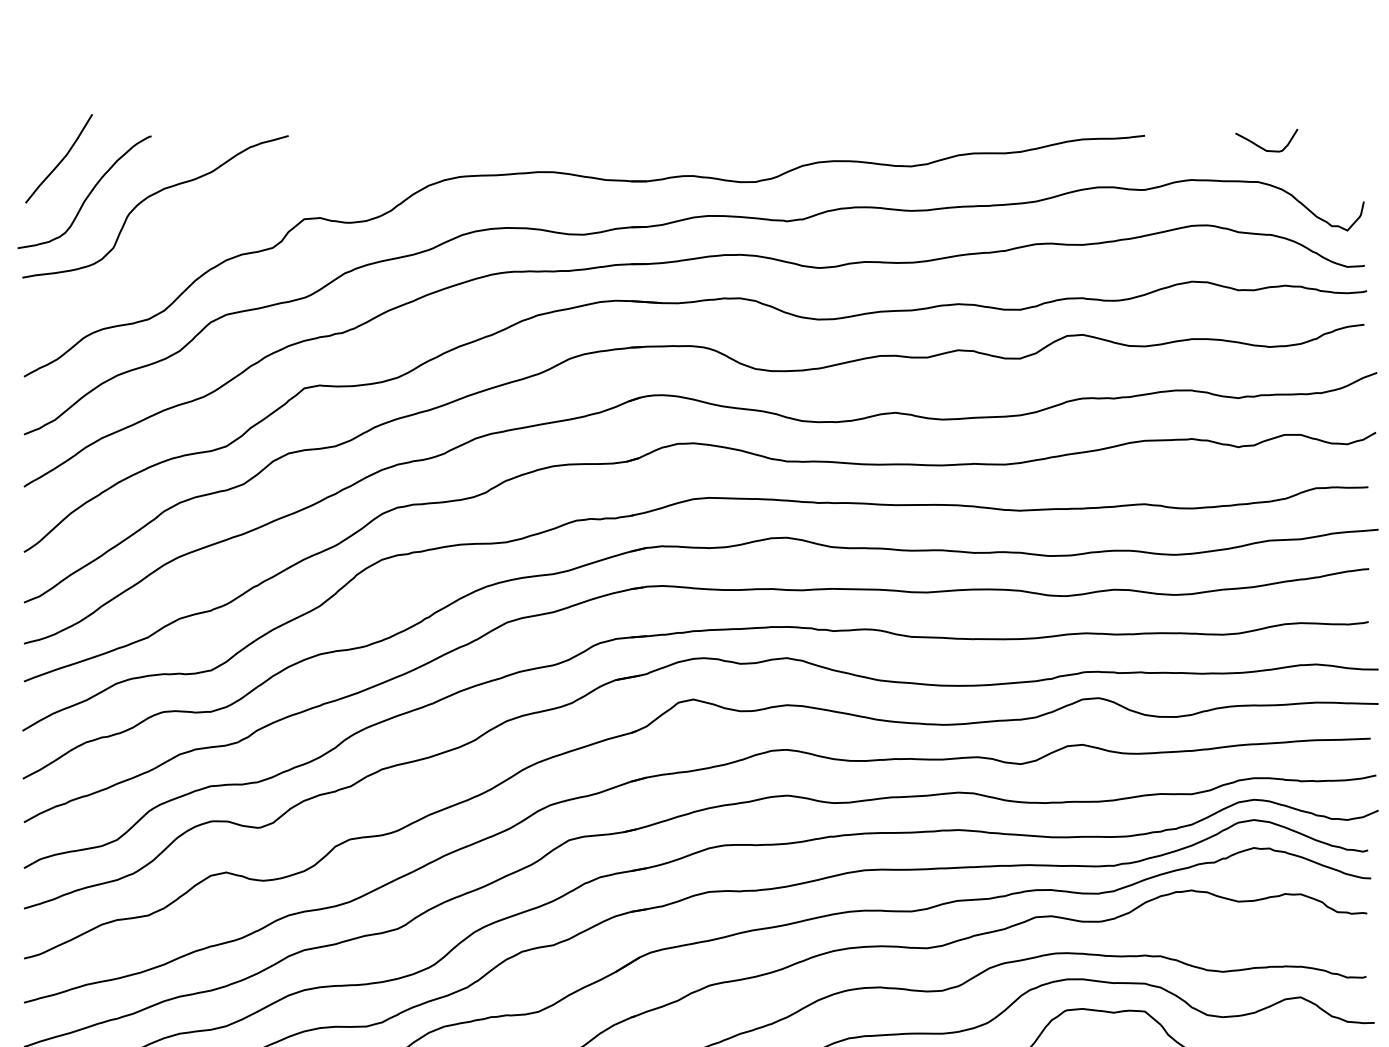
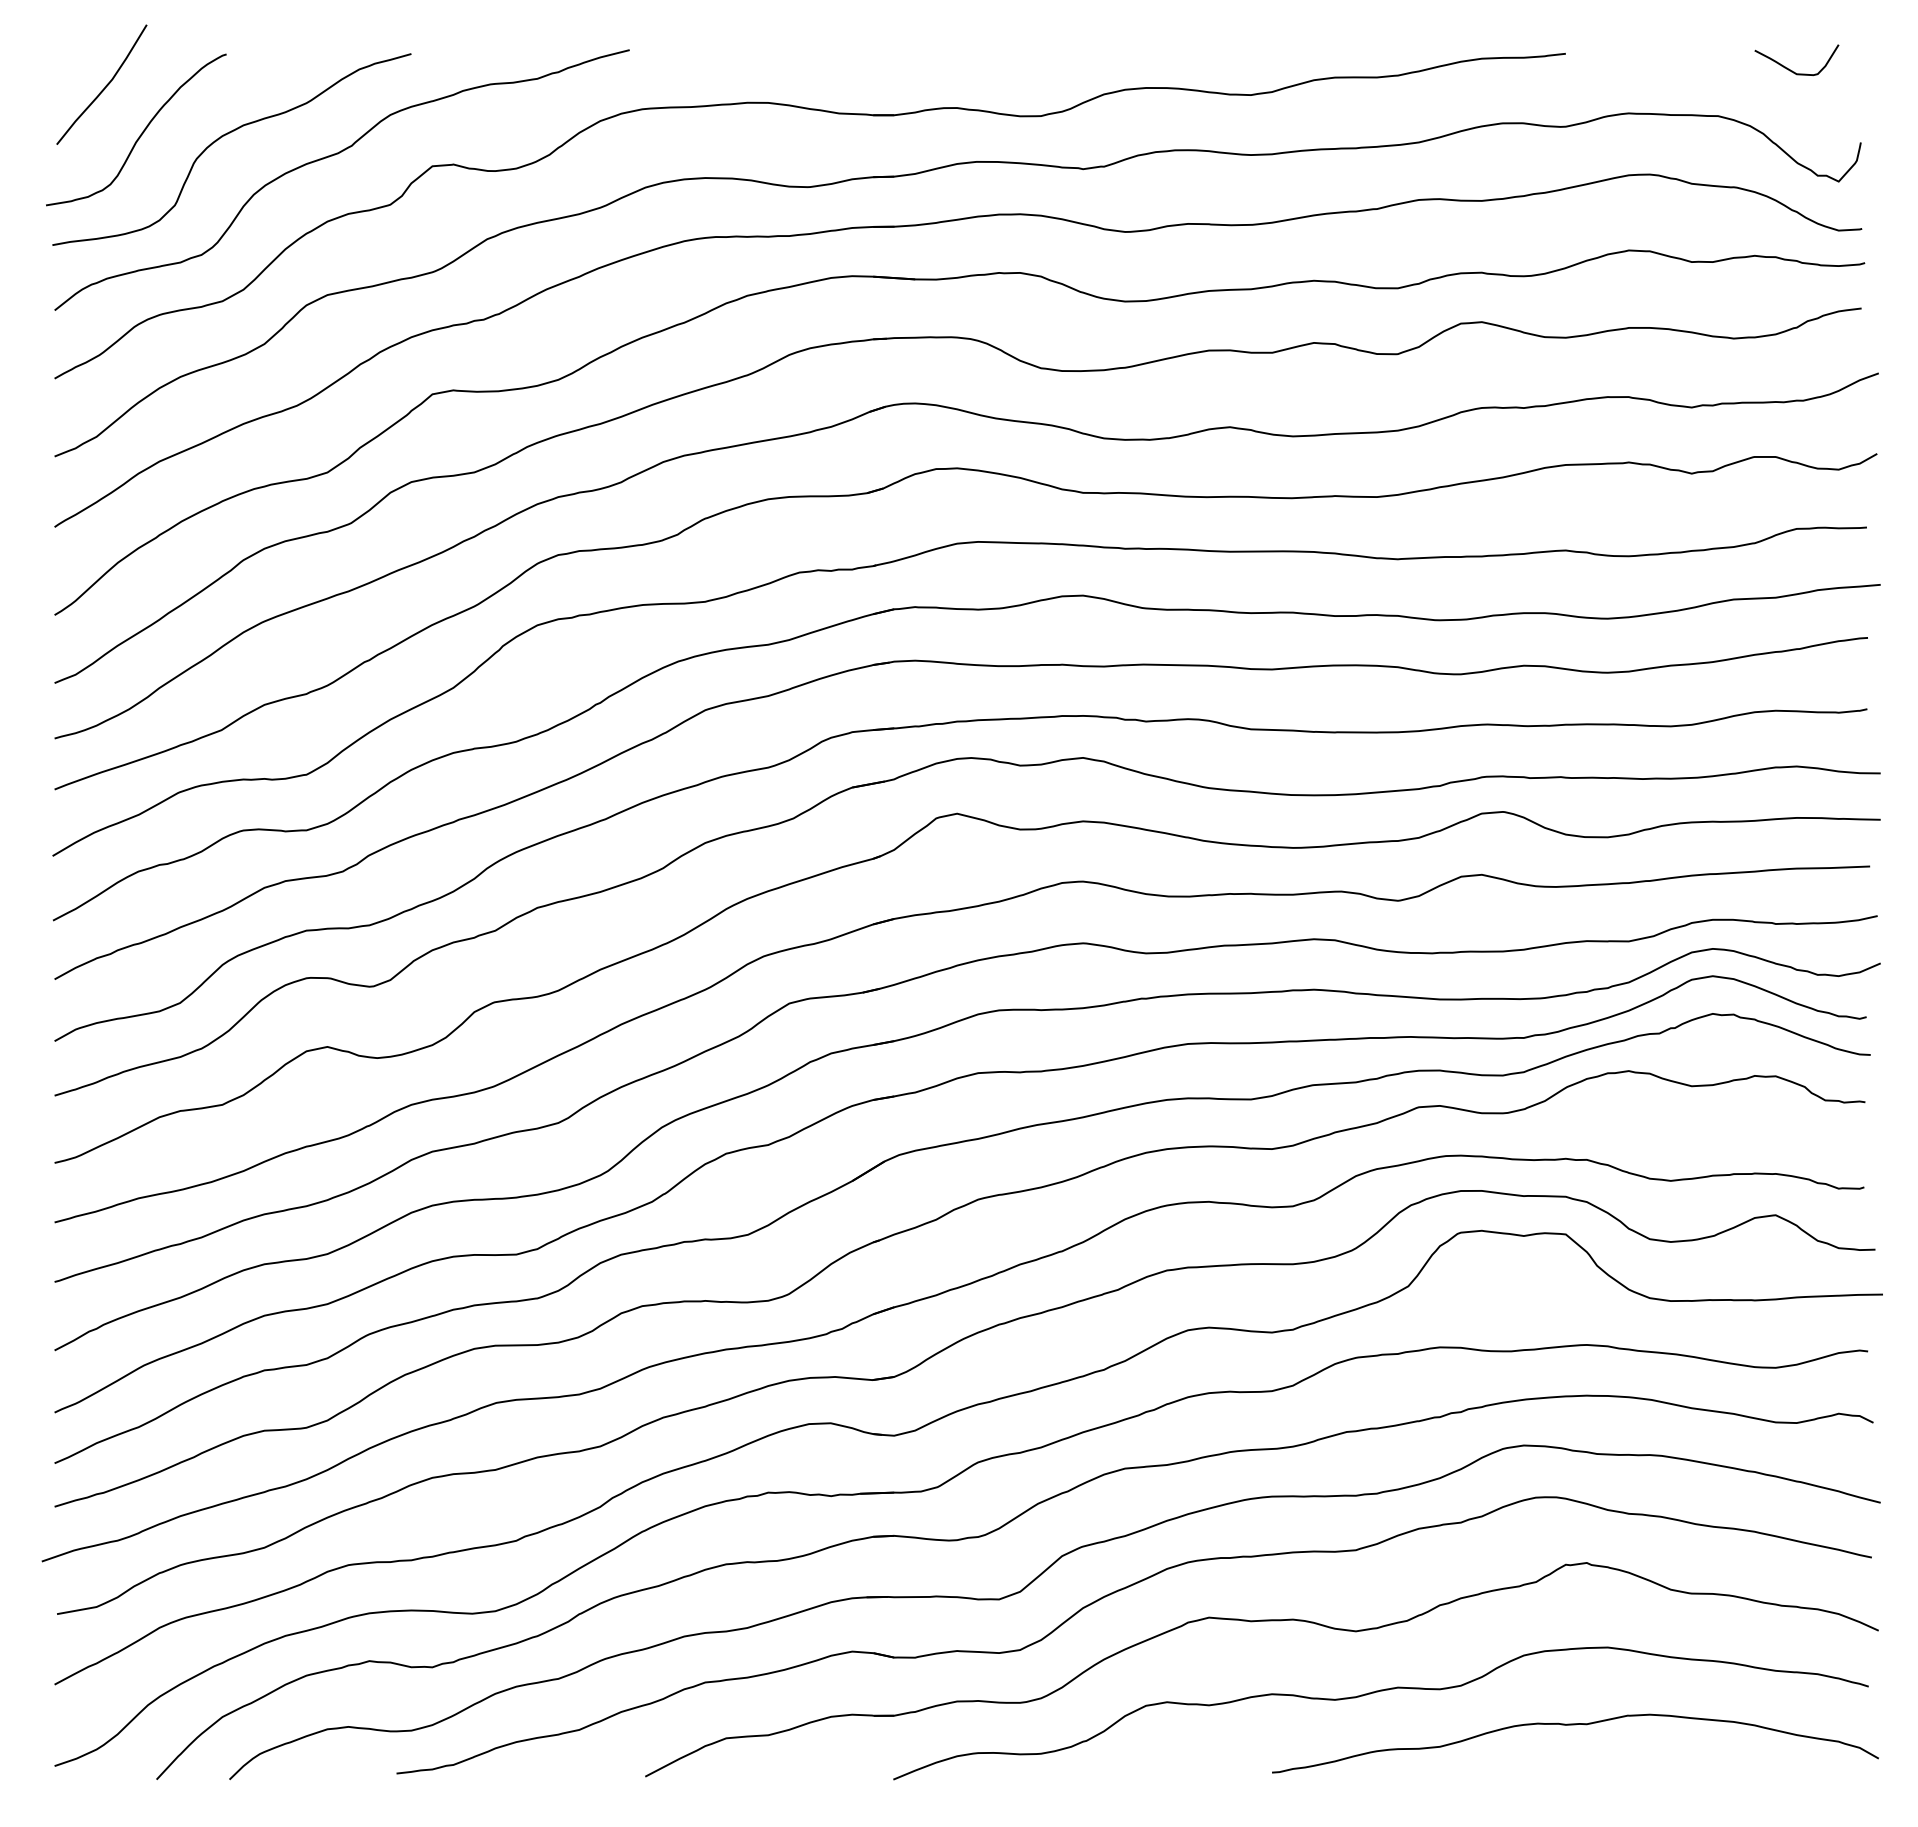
curve: (1261, 146) -> (1789, 68), moved
curve: (230, 211) -> (332, 156), added

